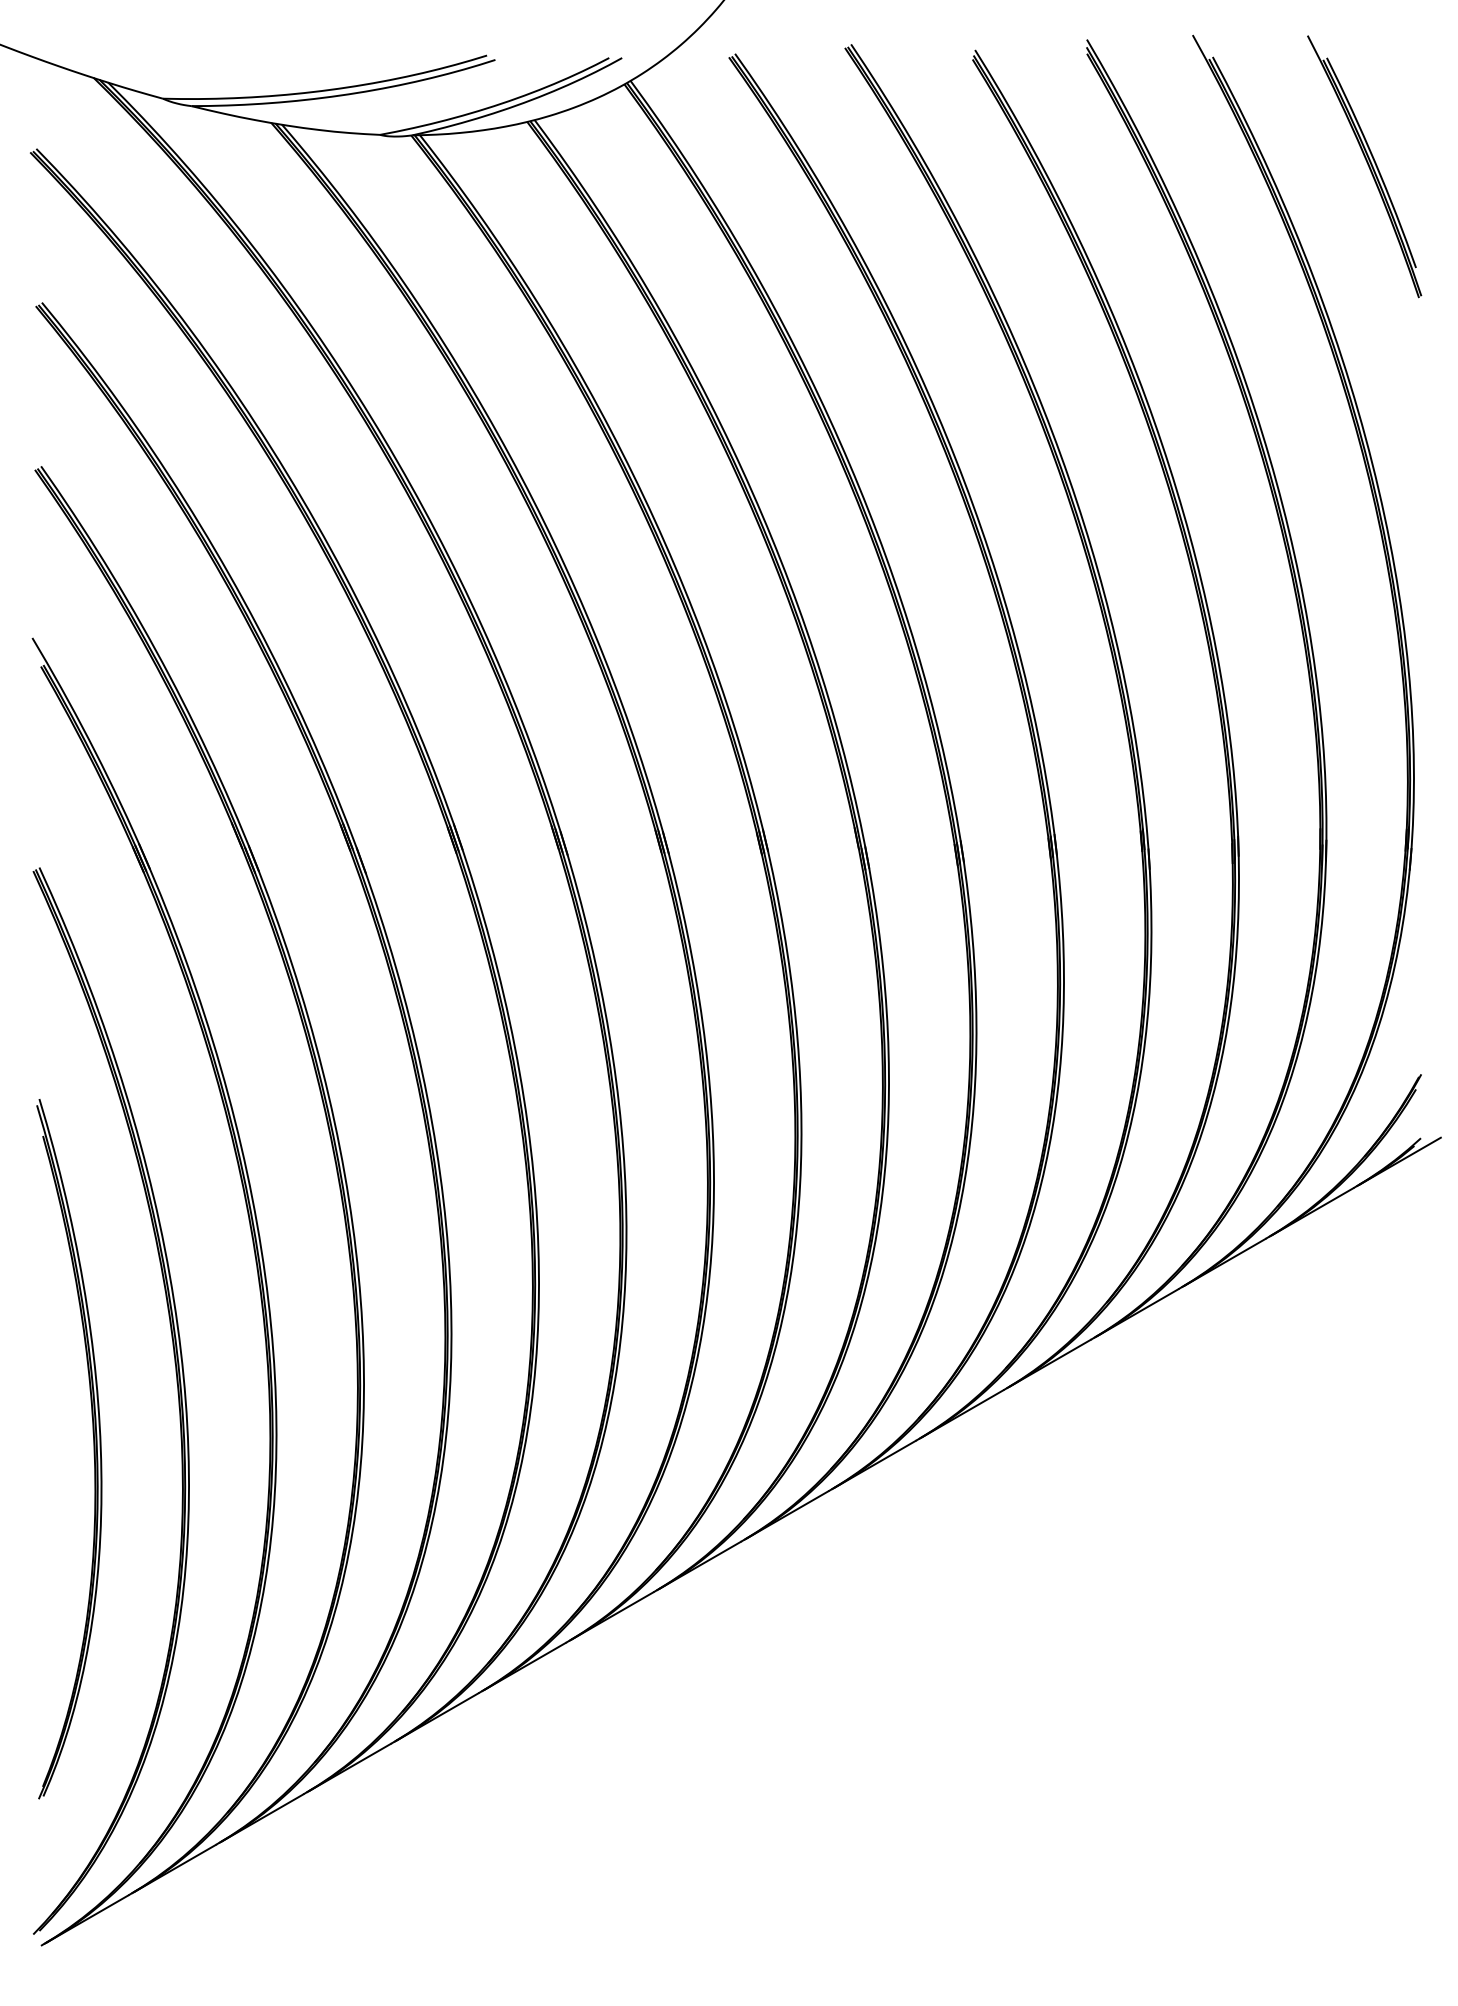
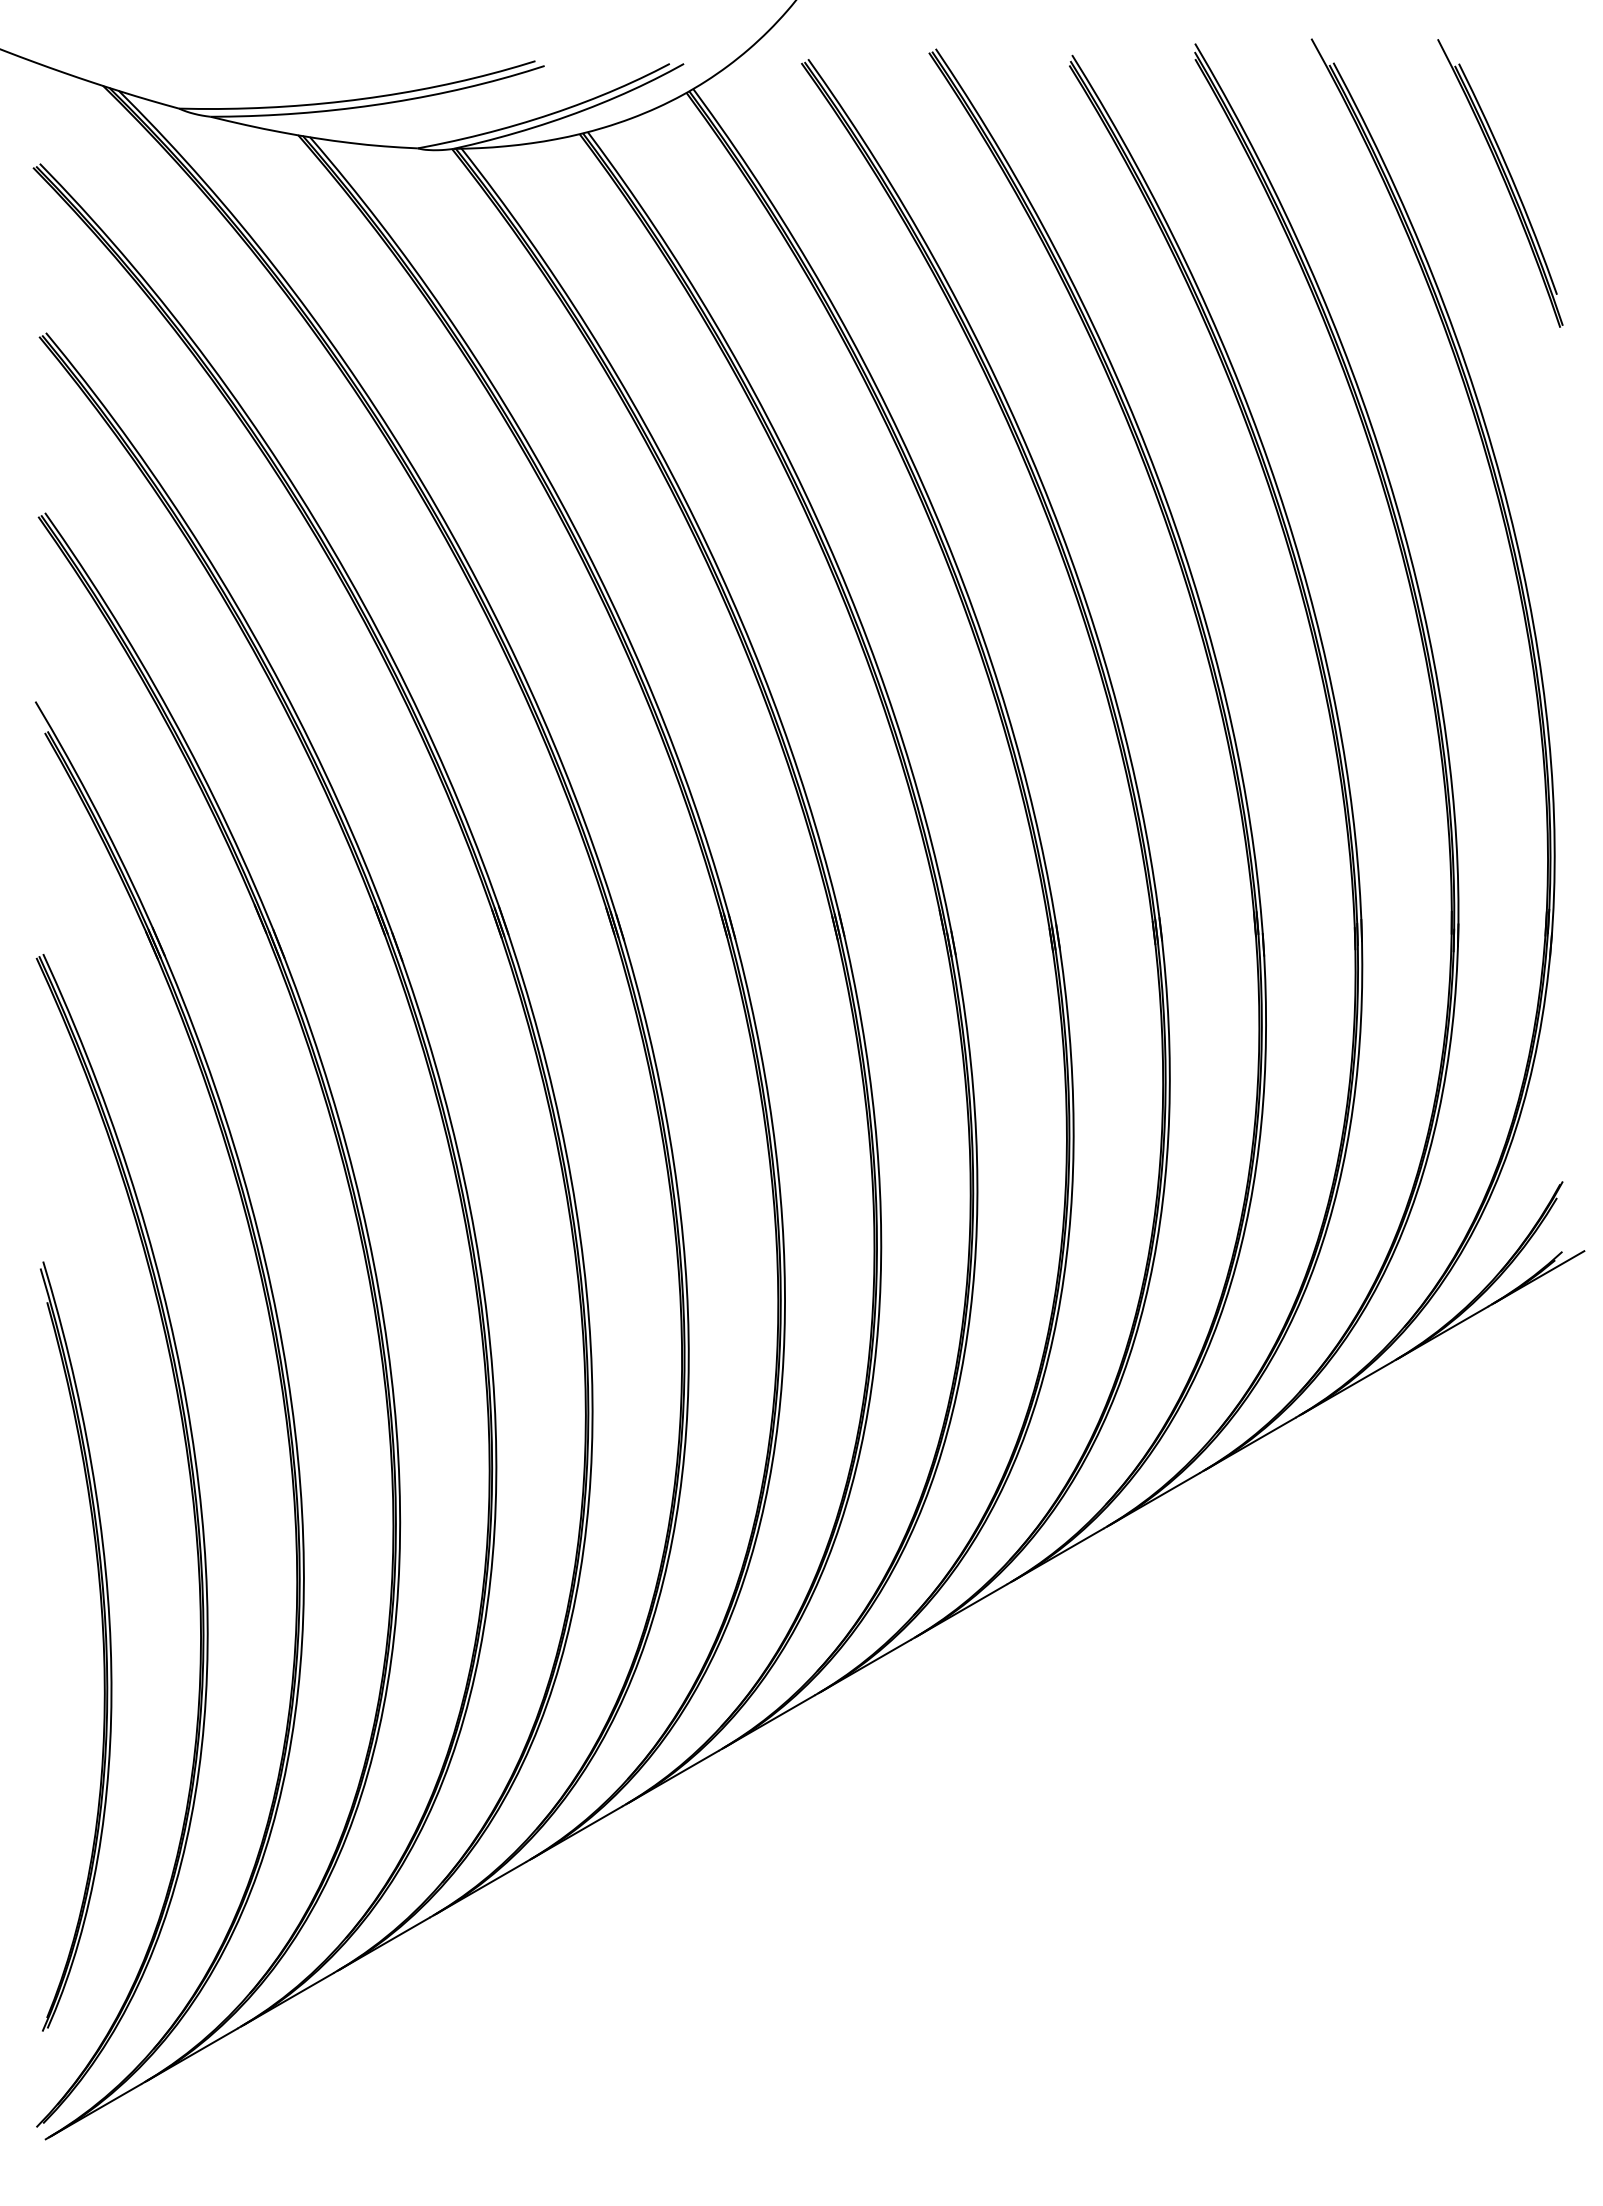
part: (93, 1447) -> (102, 1644), moved

